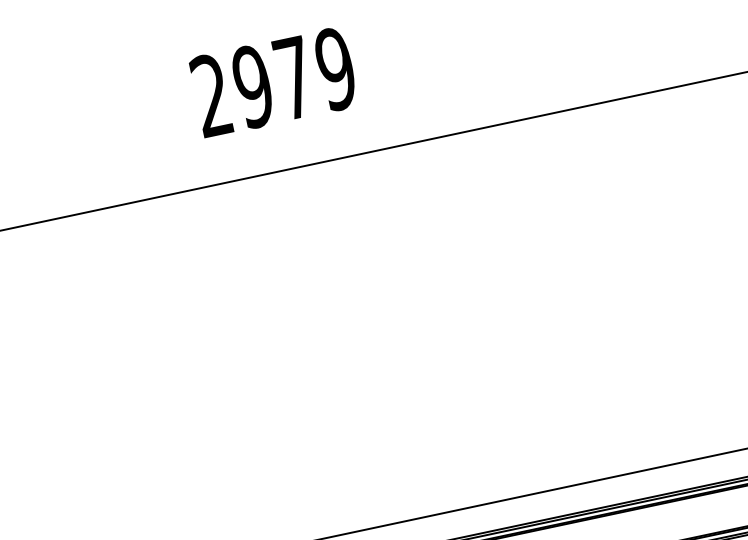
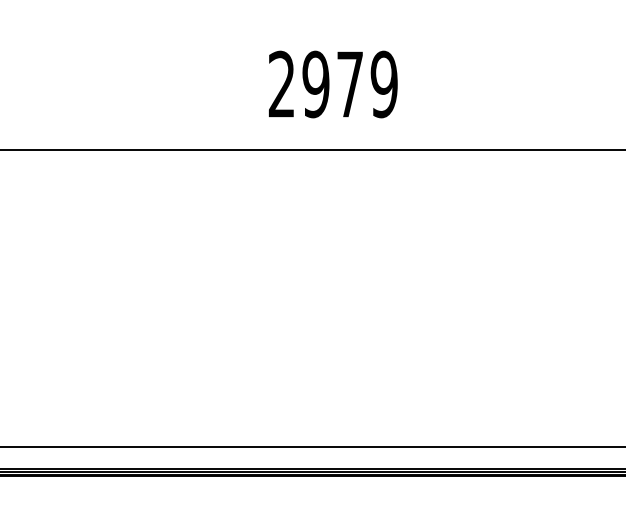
text: (274, 82) -> (333, 84), moved

